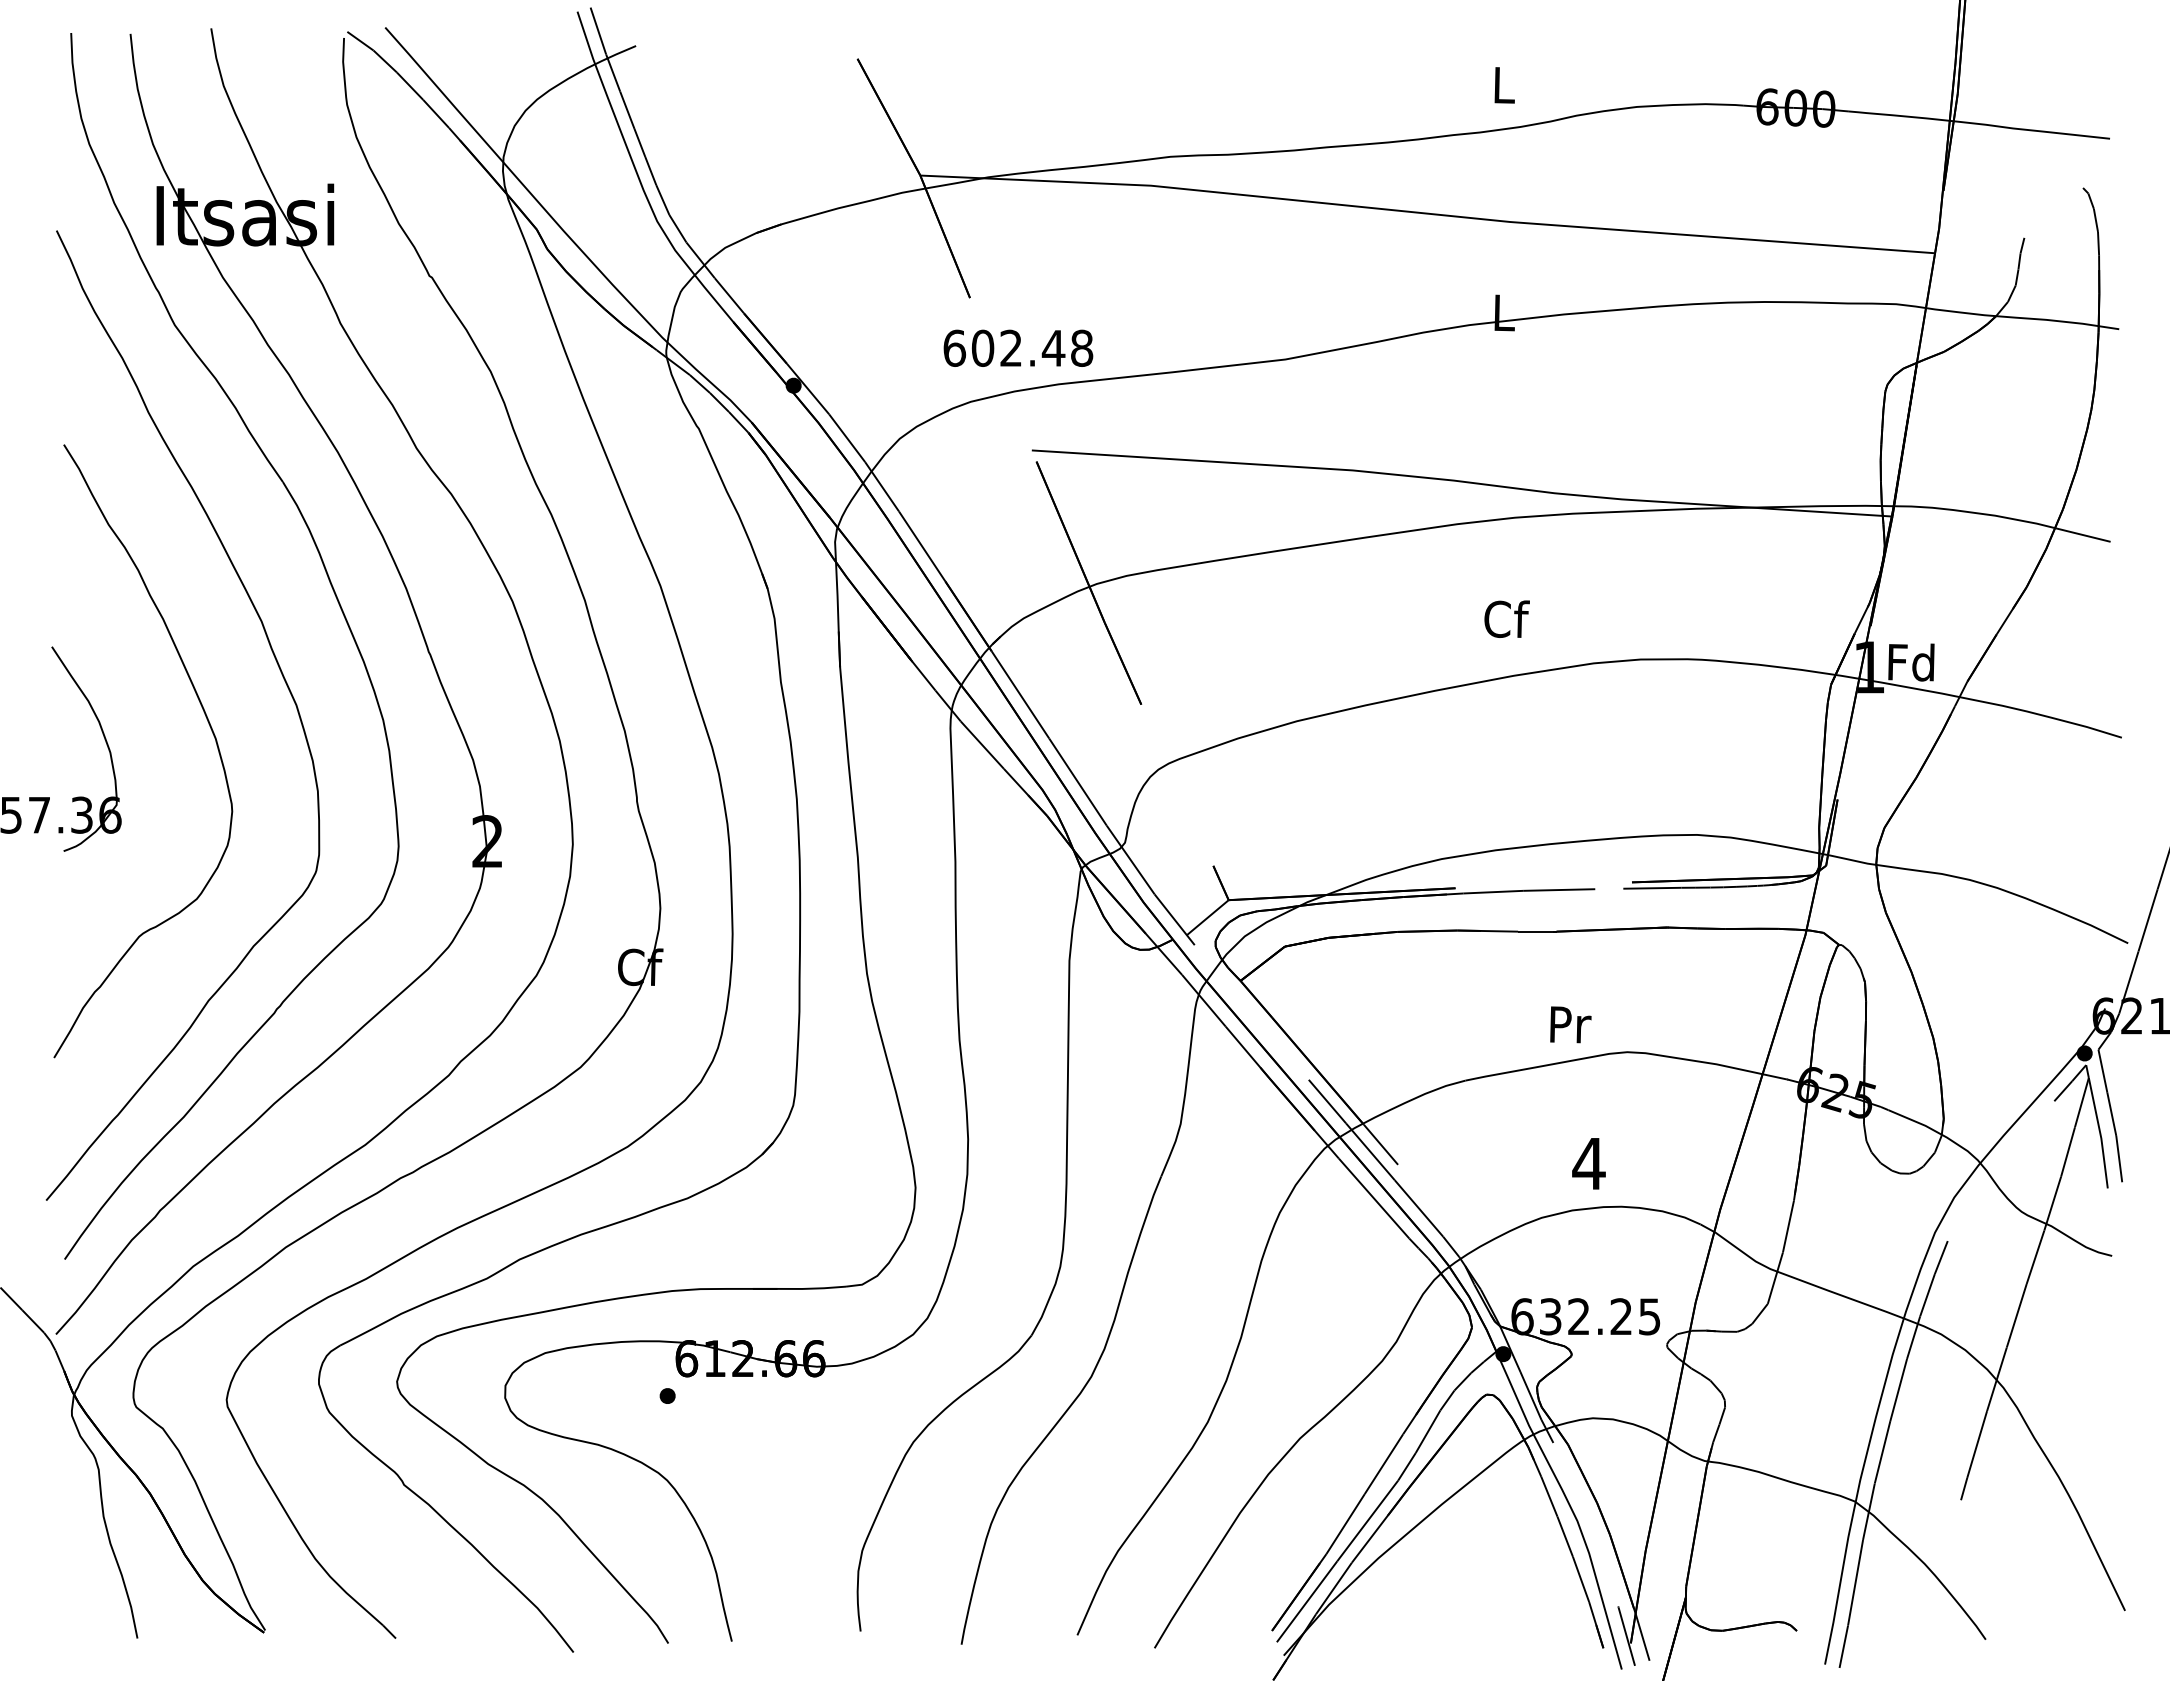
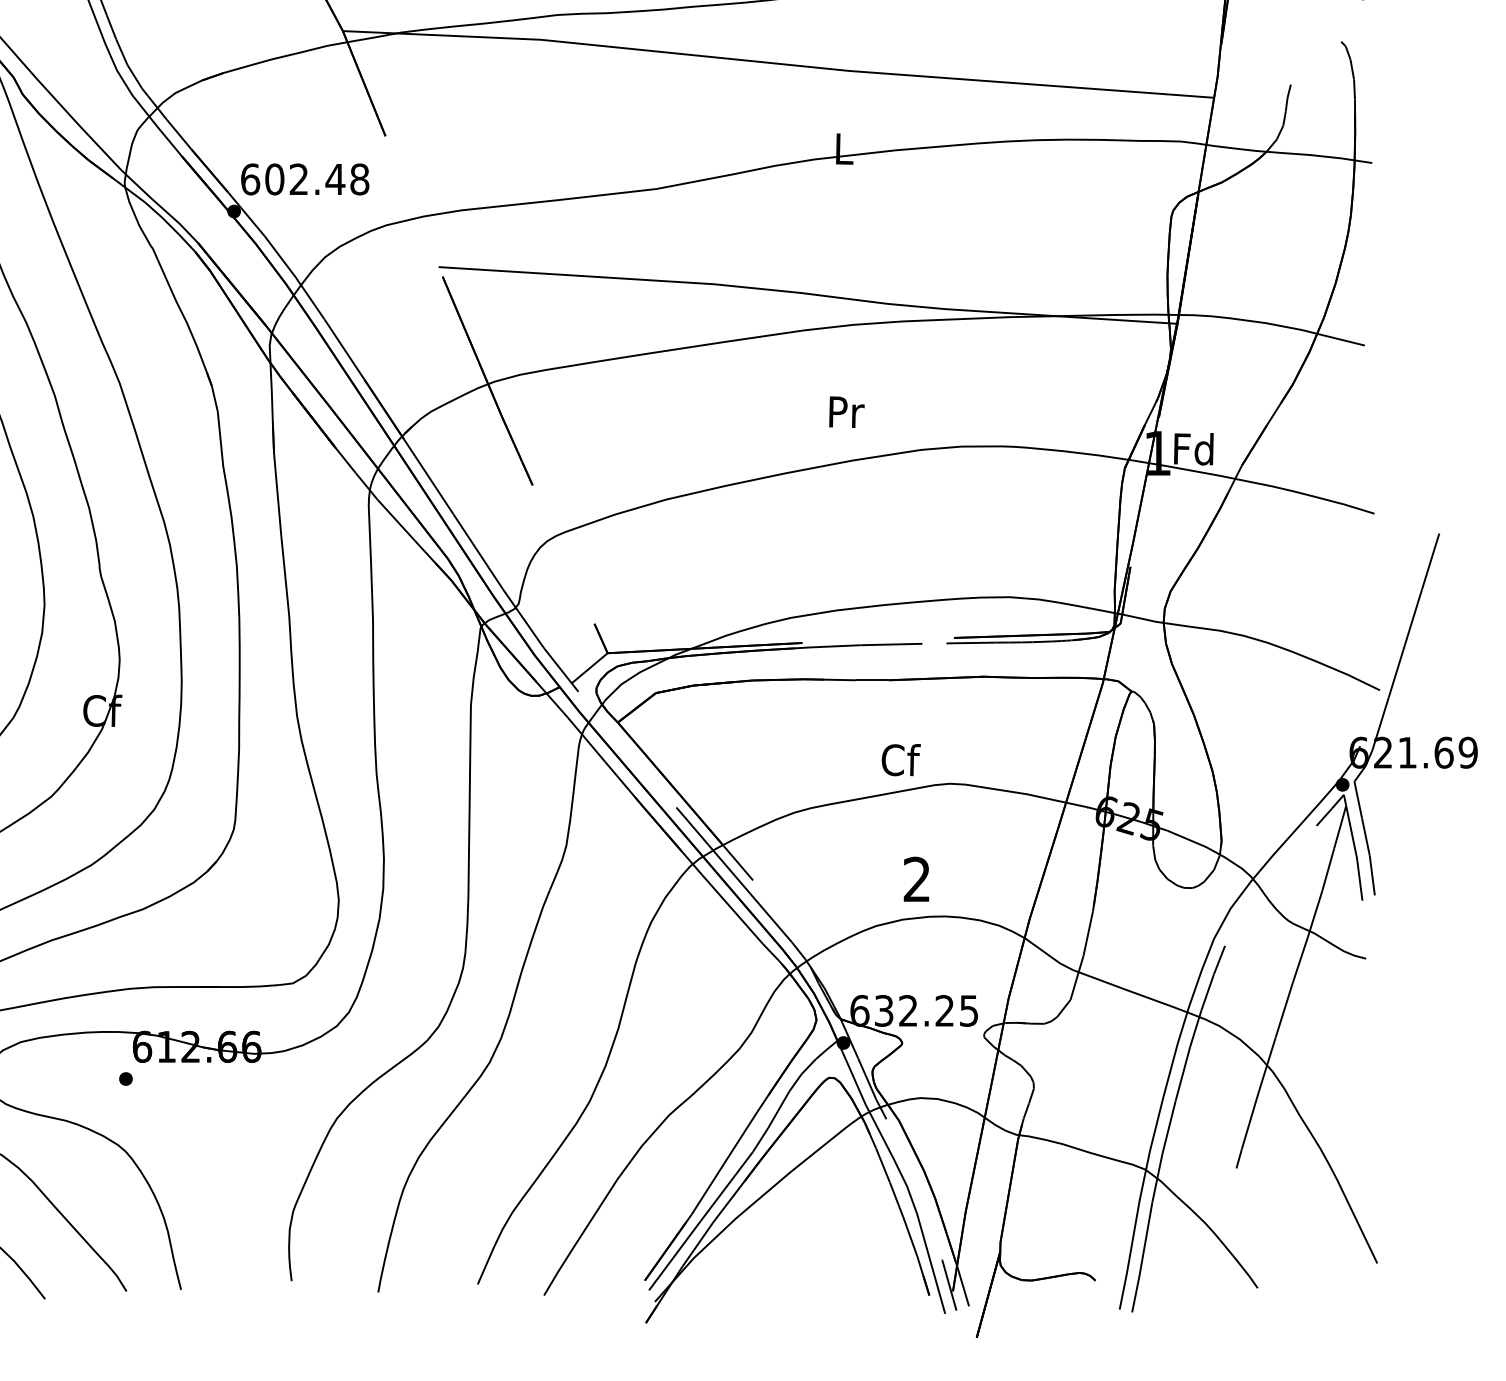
text: (1018, 347) -> (305, 178), moved
text: (1506, 618) -> (846, 411), Cf -> Pr
text: (1570, 1024) -> (901, 759), Pr -> Cf
text: (1588, 1163) -> (916, 879), 4 -> 2

